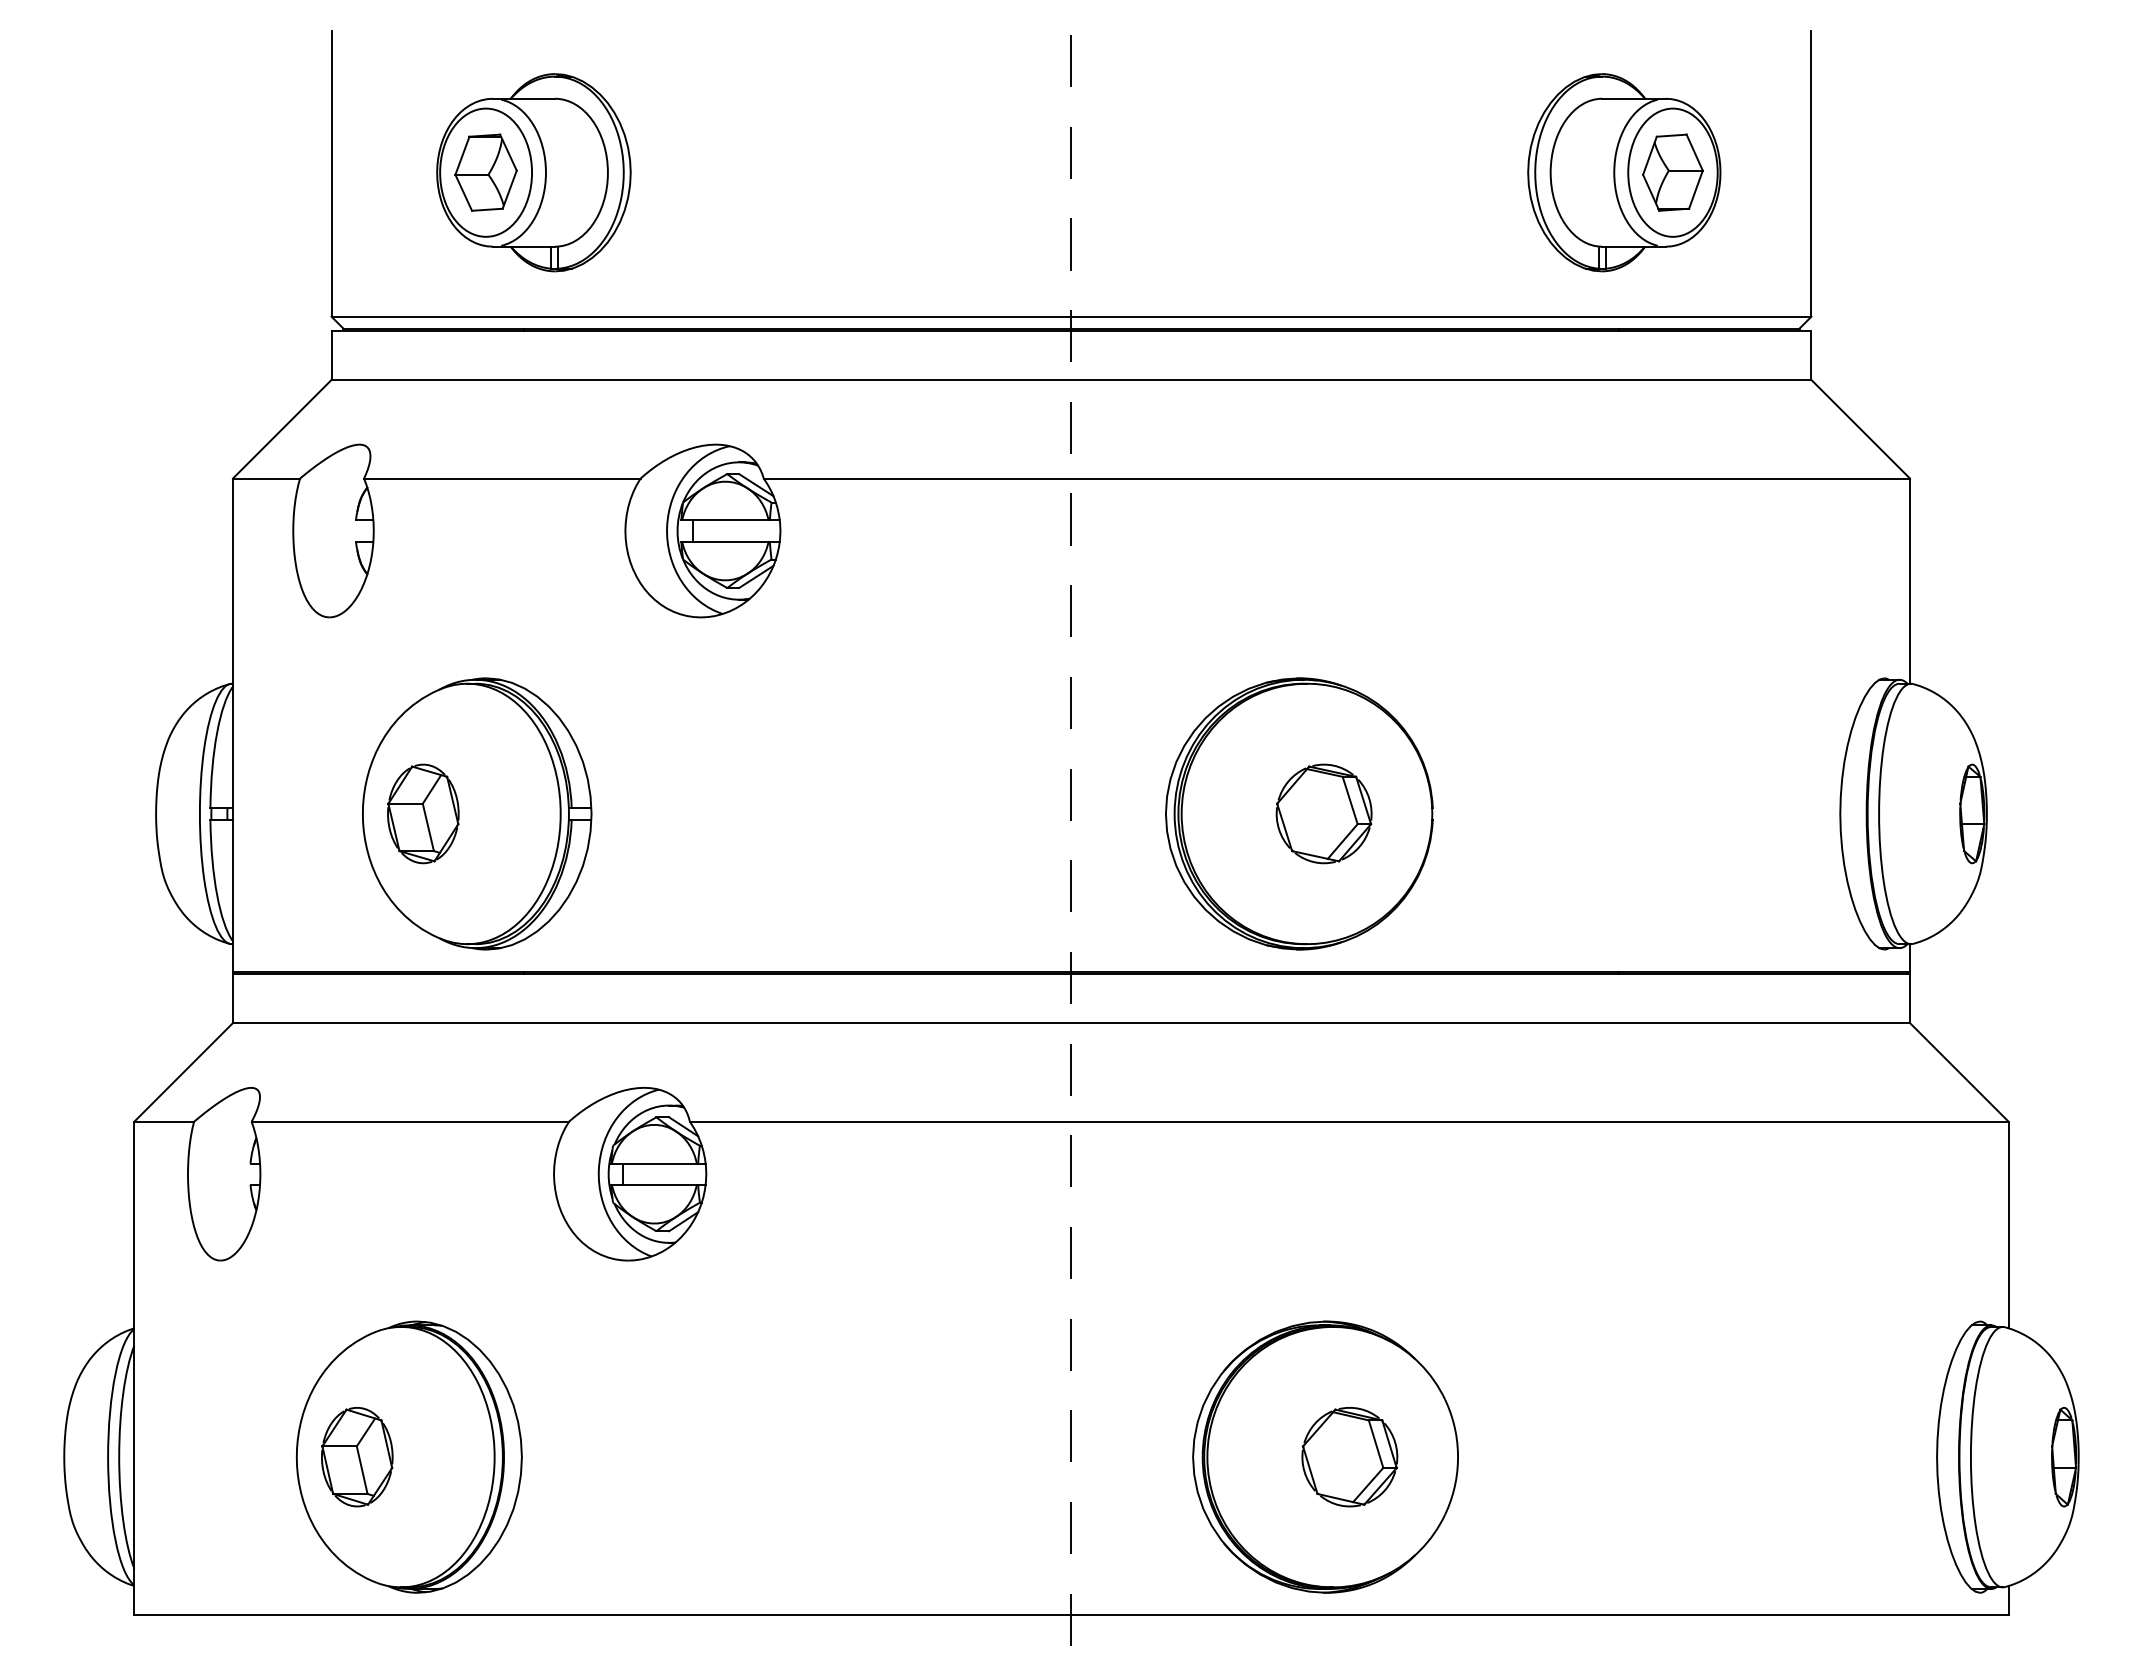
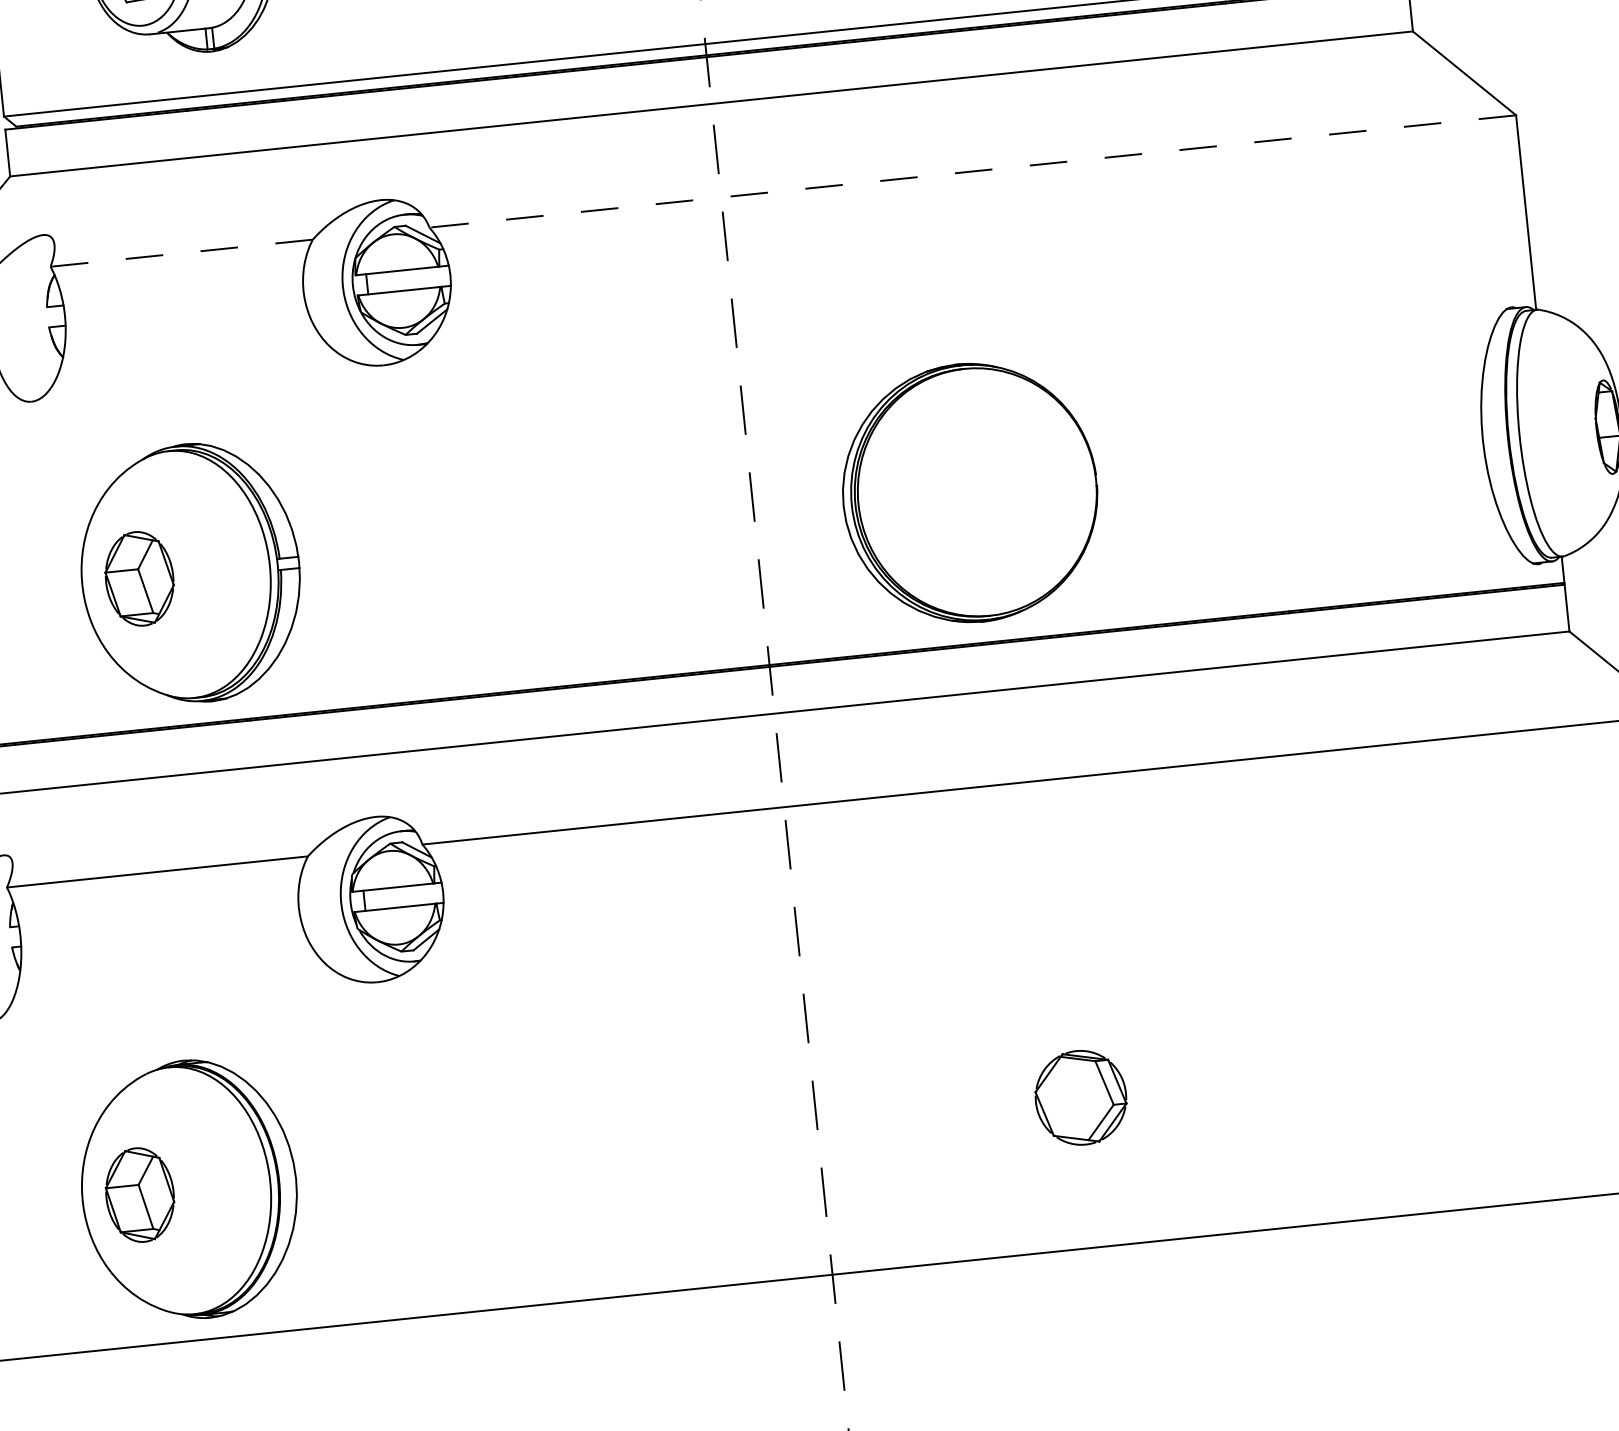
line: (501, 478) -> (180, 253), solid -> dashed
line: (1336, 478) -> (972, 171), solid -> dashed
part: (1323, 813) -> (992, 490), removed
part: (1325, 1456) -> (1057, 1099), removed

